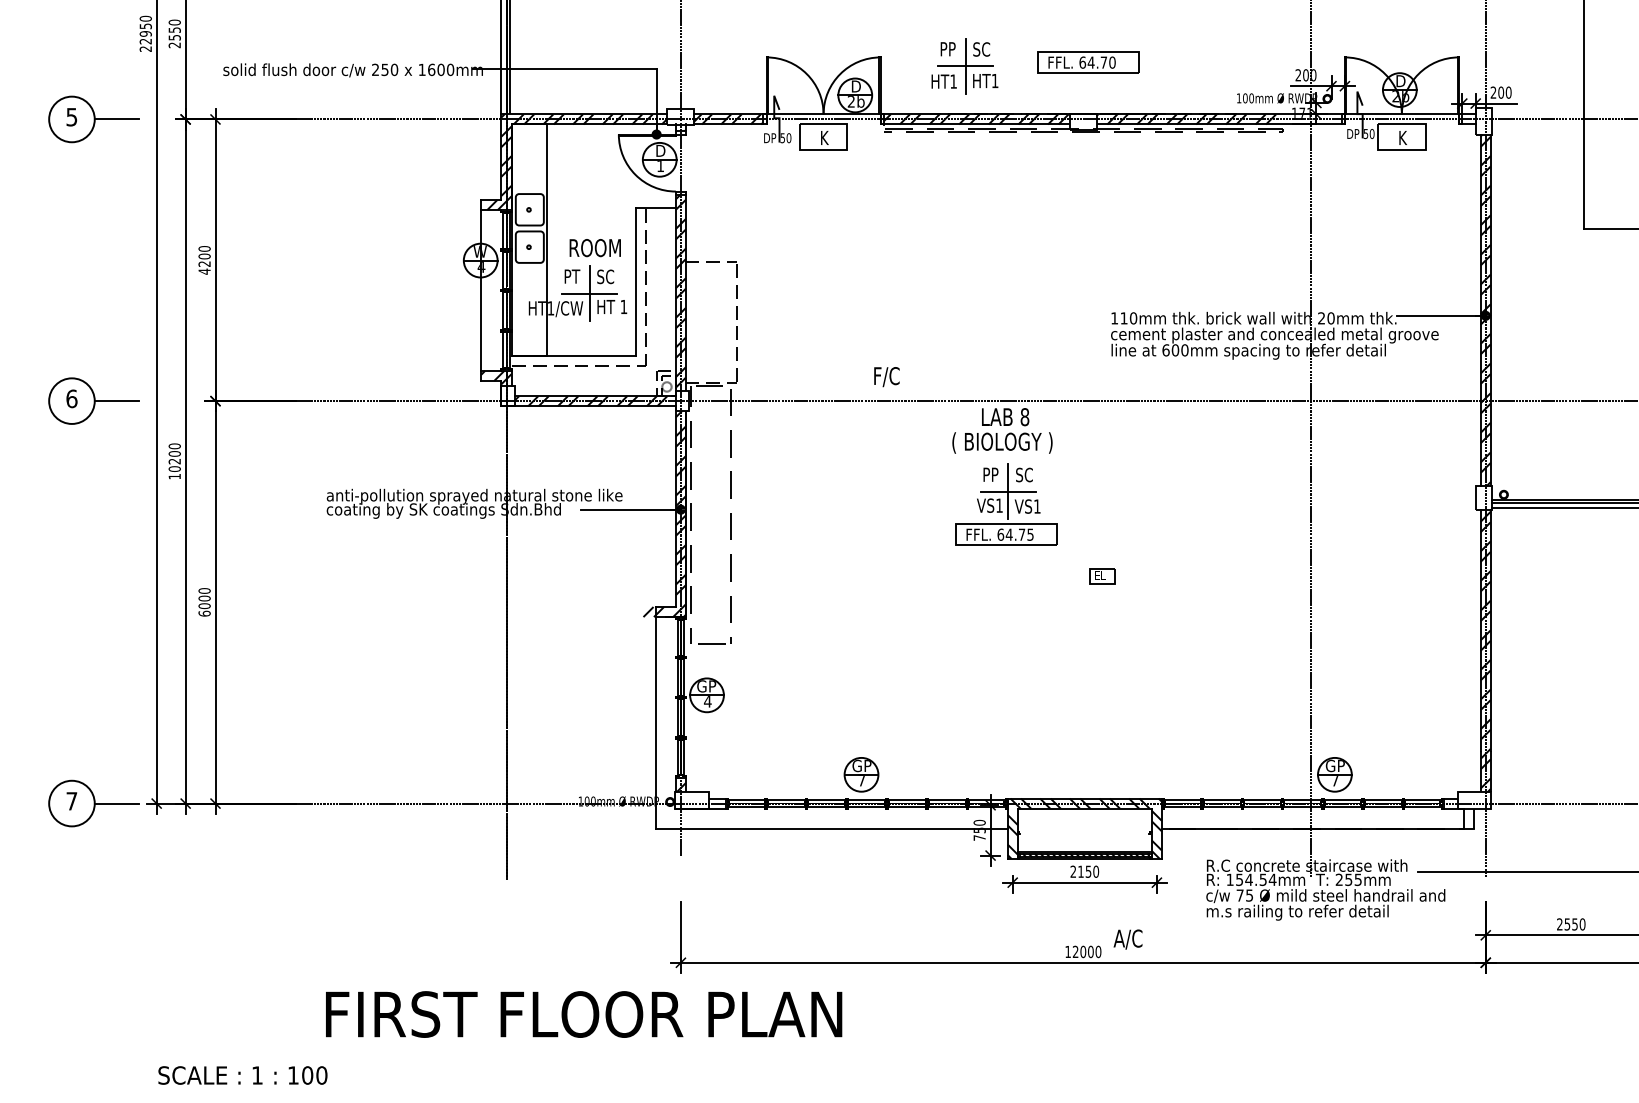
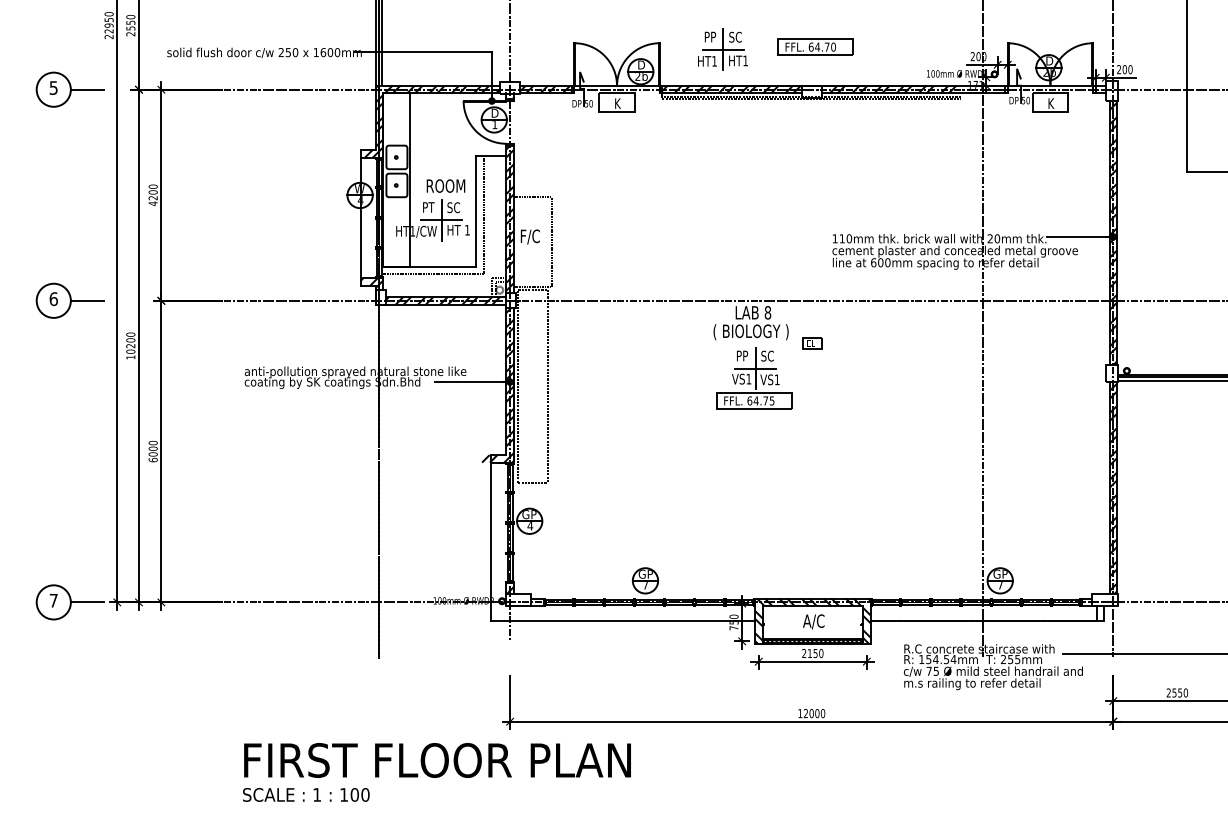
text: (886, 377) -> (530, 237), moved
part: (1102, 576) -> (812, 343), moved
text: (1127, 939) -> (813, 621), moved
text: (242, 1075) -> (305, 794), moved

